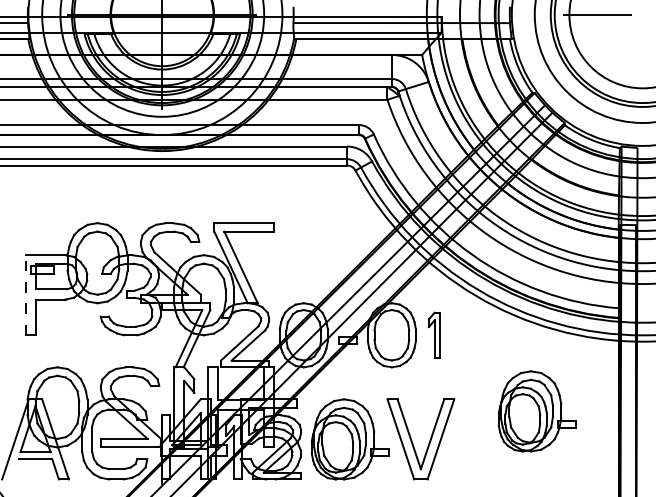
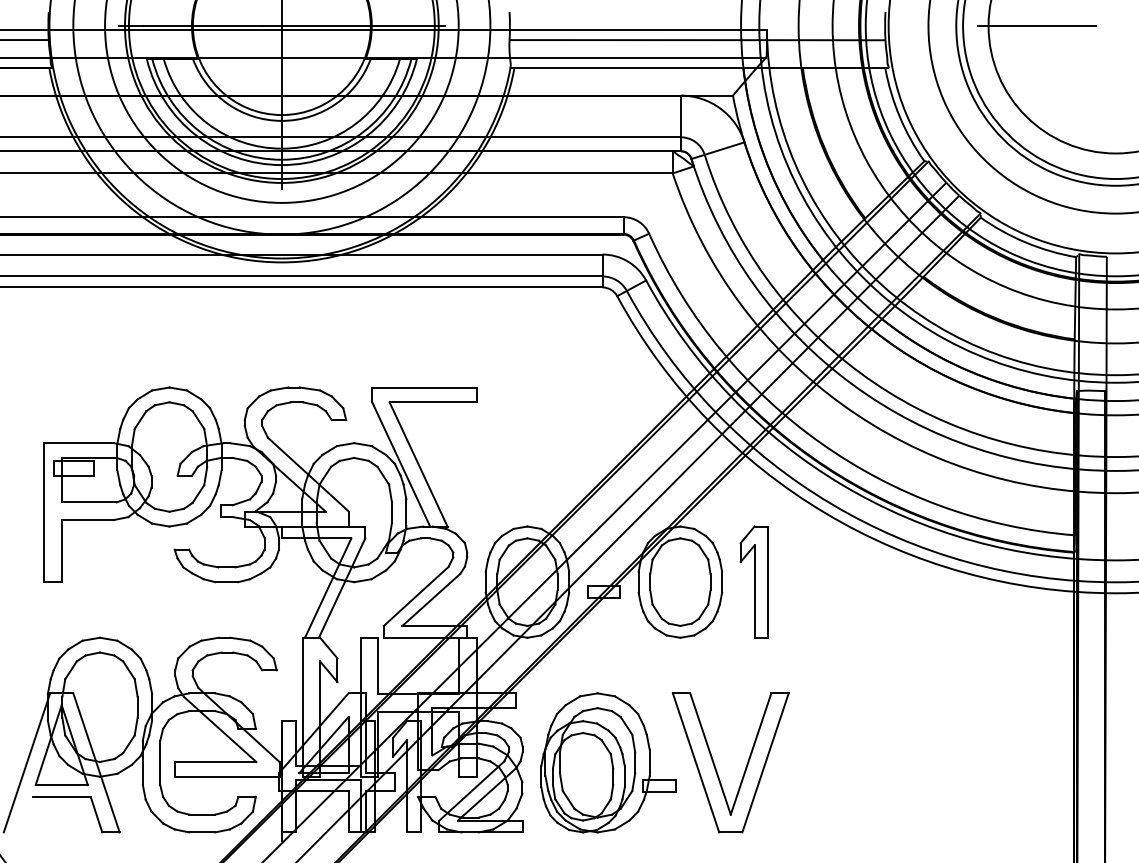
line: (25, 294) -> (44, 511), dashed -> solid
part: (434, 334) -> (754, 580), size x1.43
part: (536, 411) -> (931, 714), removed

